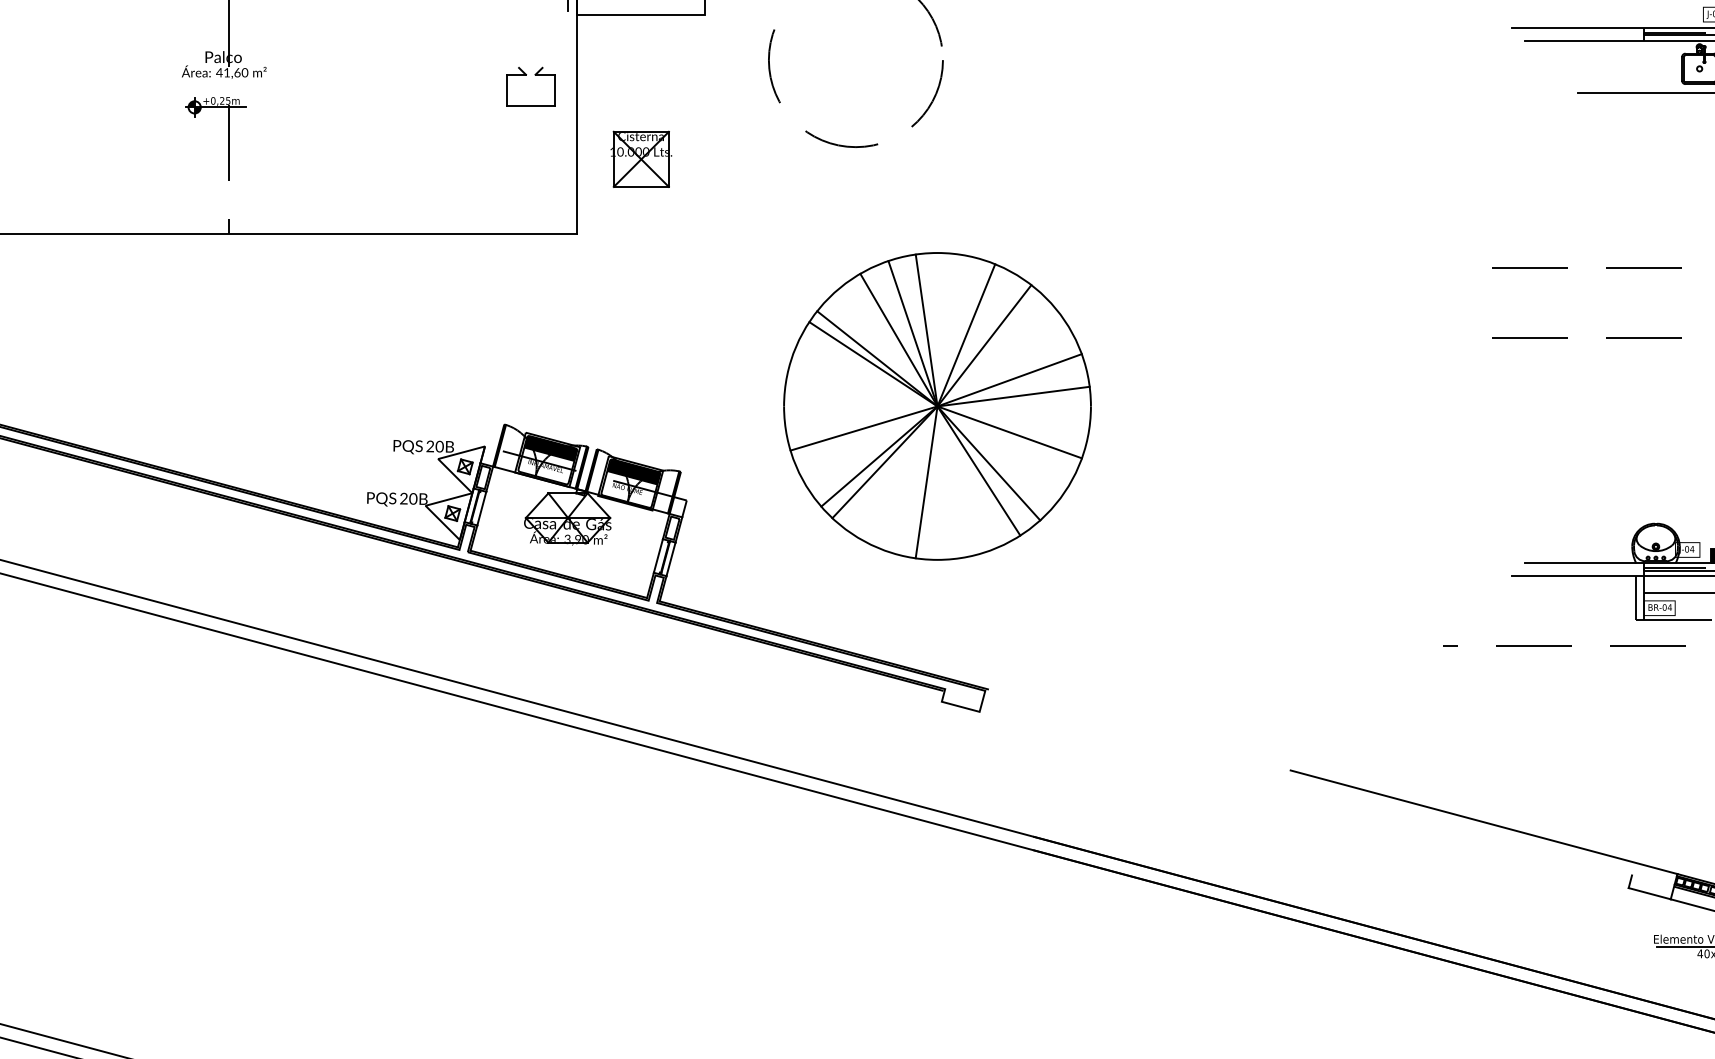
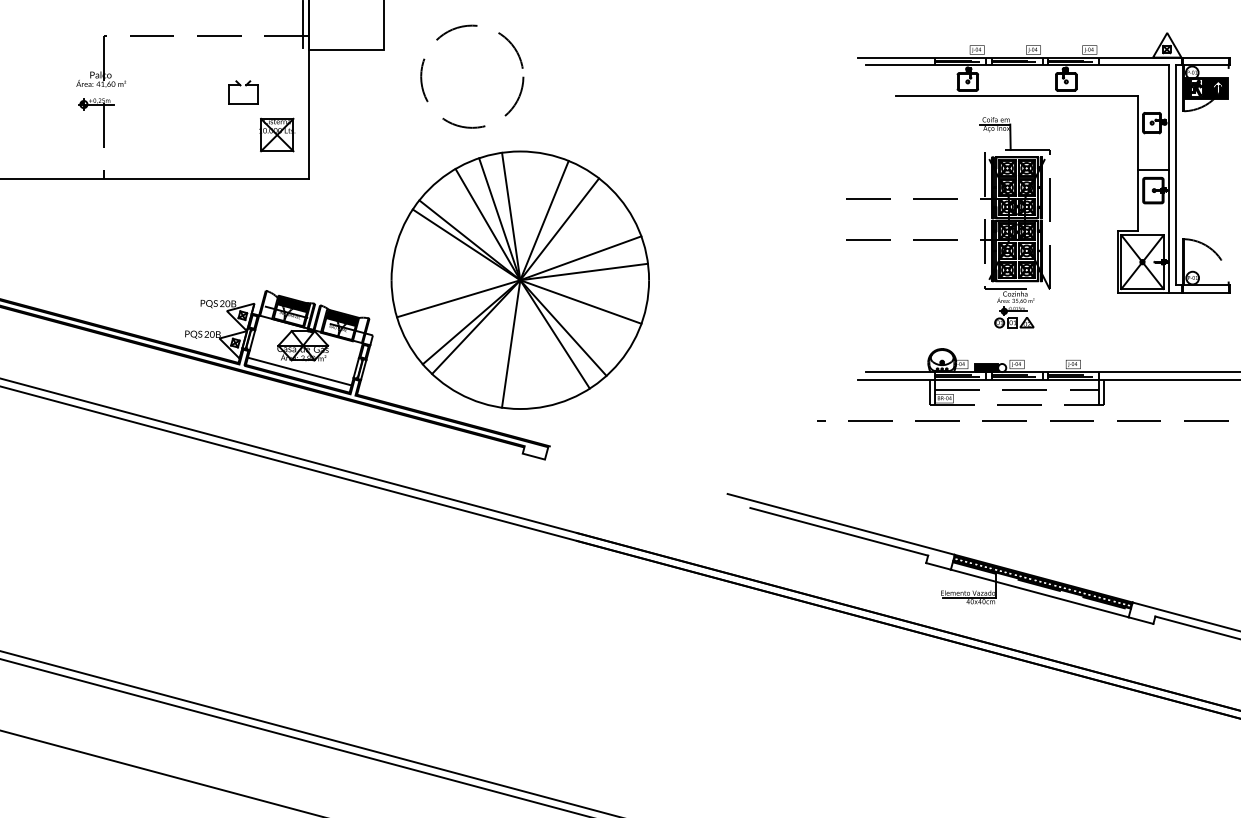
part: (534, 76) -> (245, 86), moved
part: (641, 158) -> (277, 134), moved
part: (936, 405) -> (519, 279), size x1.43
line: (561, 561) -> (299, 371), added
line: (1481, 834) -> (839, 531), added

